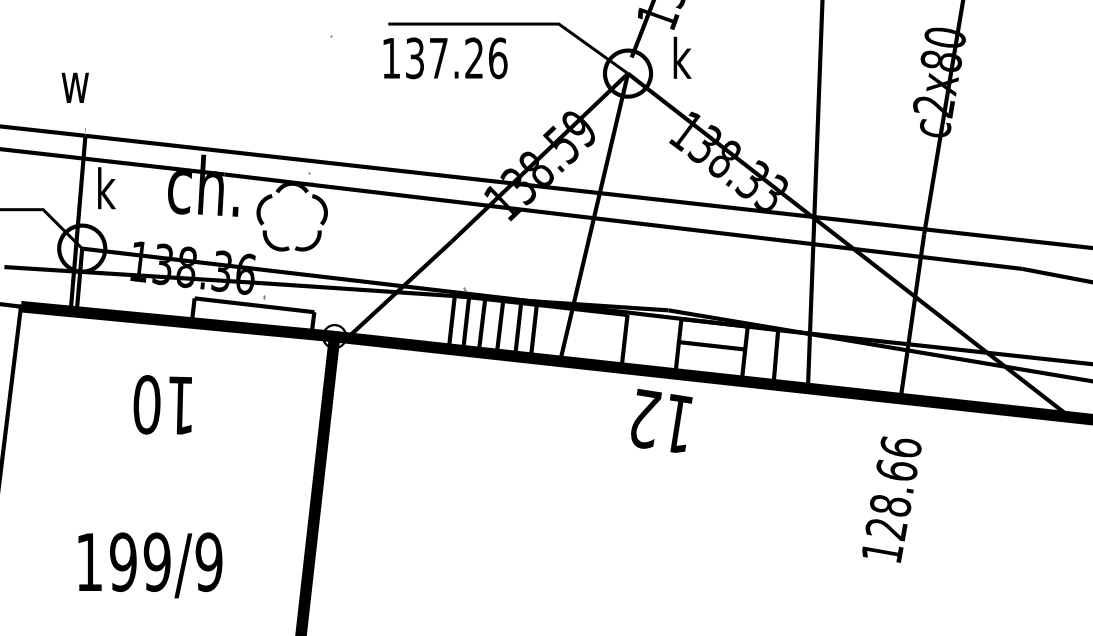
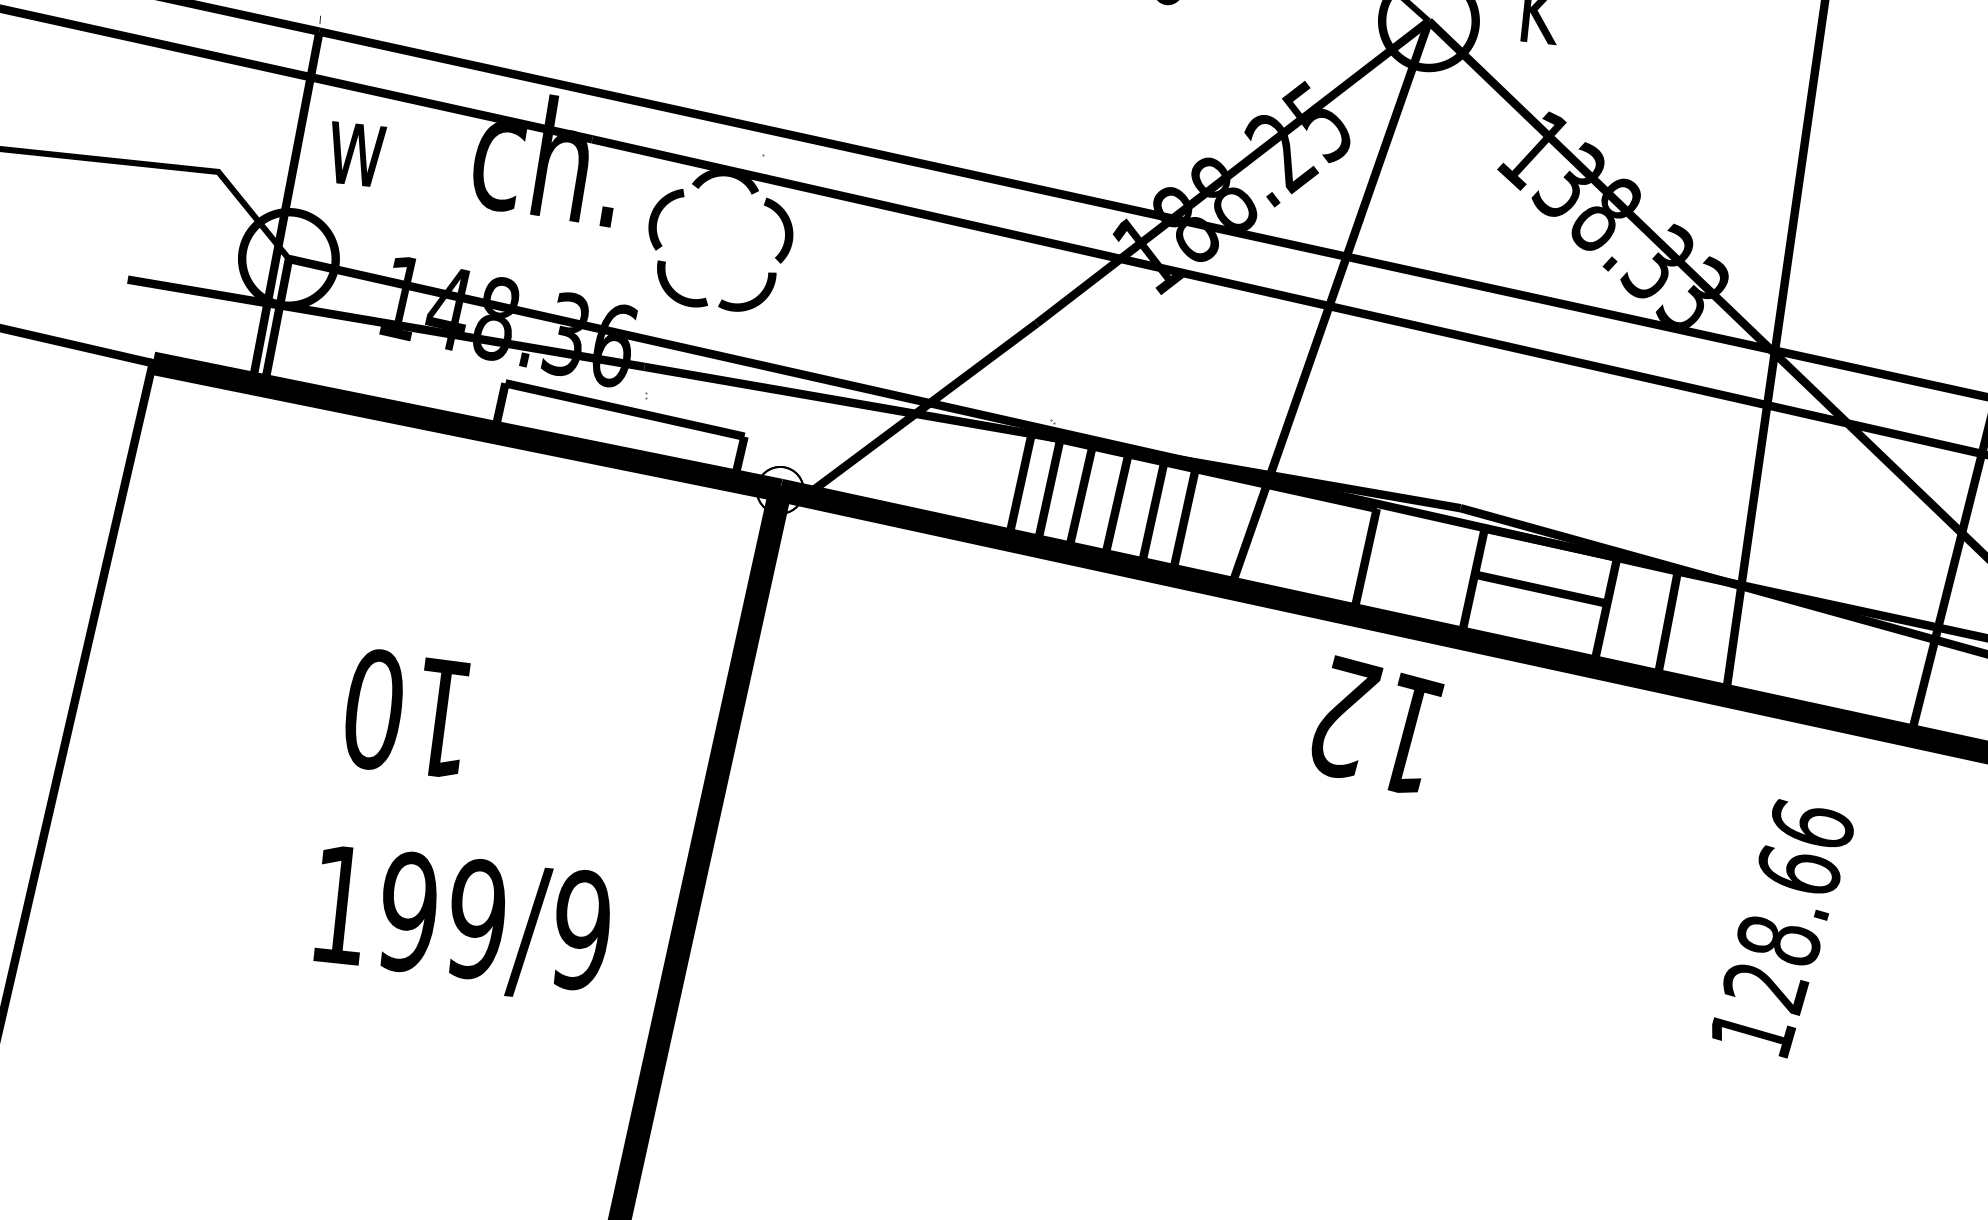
text: (547, 157) -> (1248, 173), 138.59 -> 188.25
text: (109, 188) -> (356, 143), k -> w
text: (162, 264) -> (447, 308), 138.36 -> 148.36
text: (162, 404) -> (405, 712), moved
text: (661, 420) -> (1376, 724), moved
text: (891, 499) -> (1782, 928), moved
text: (150, 565) -> (462, 924), moved

